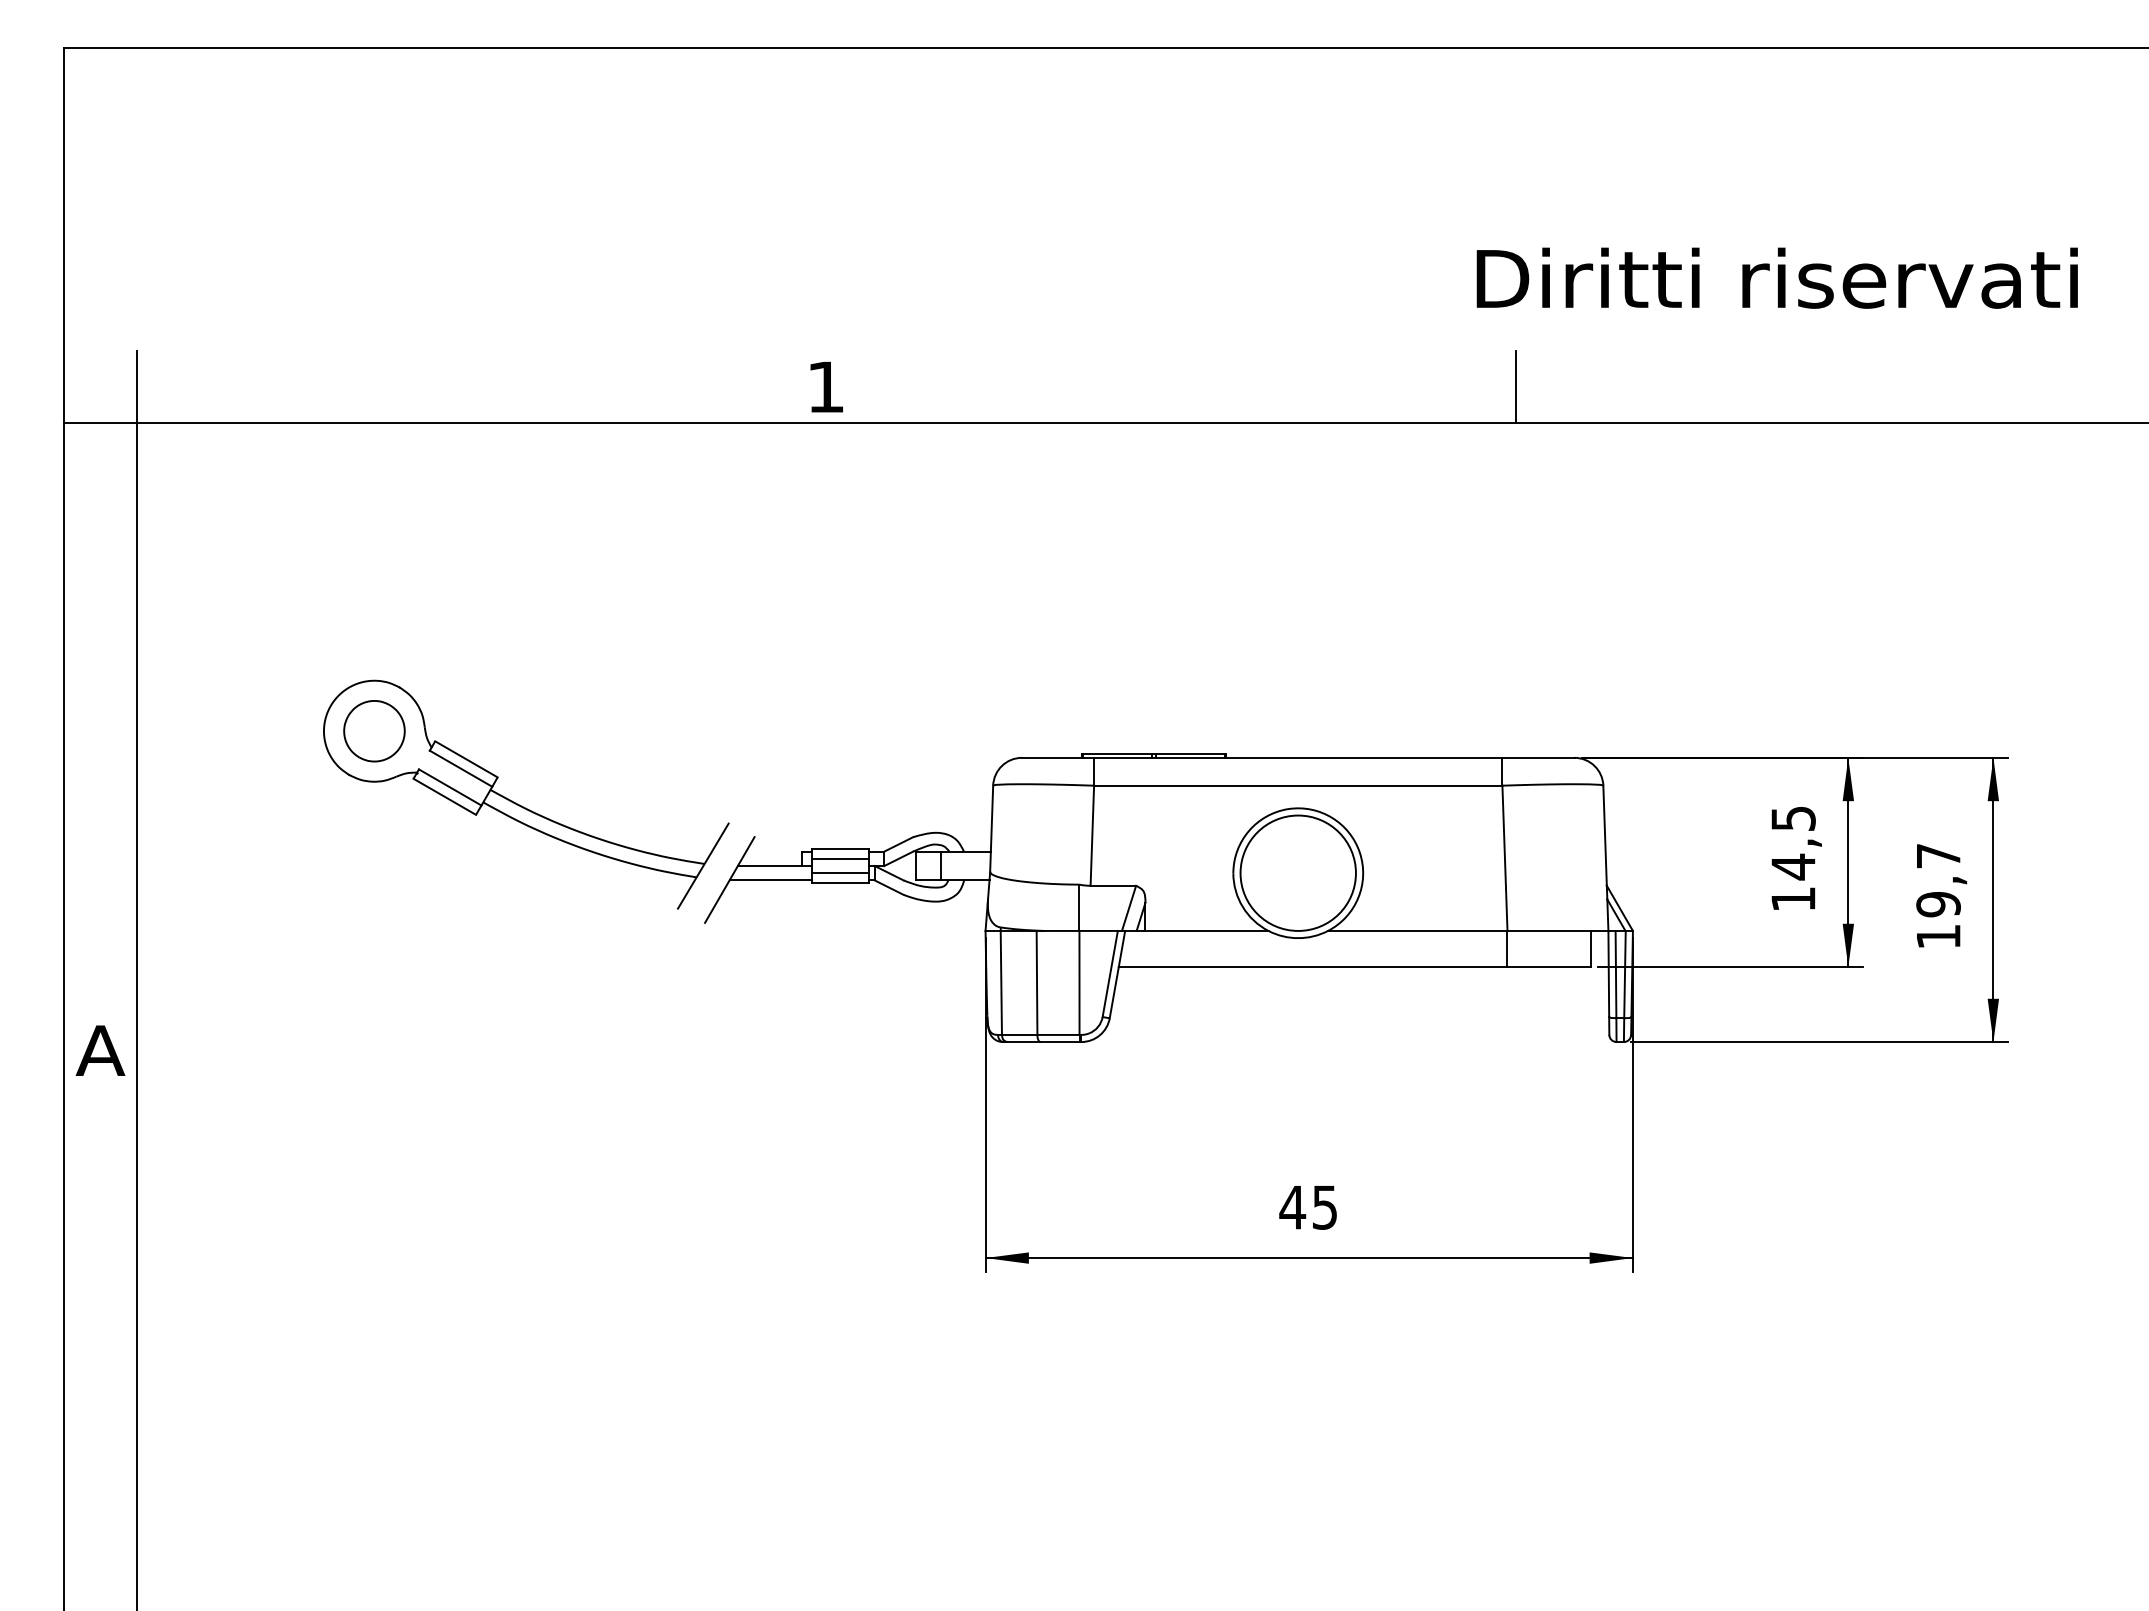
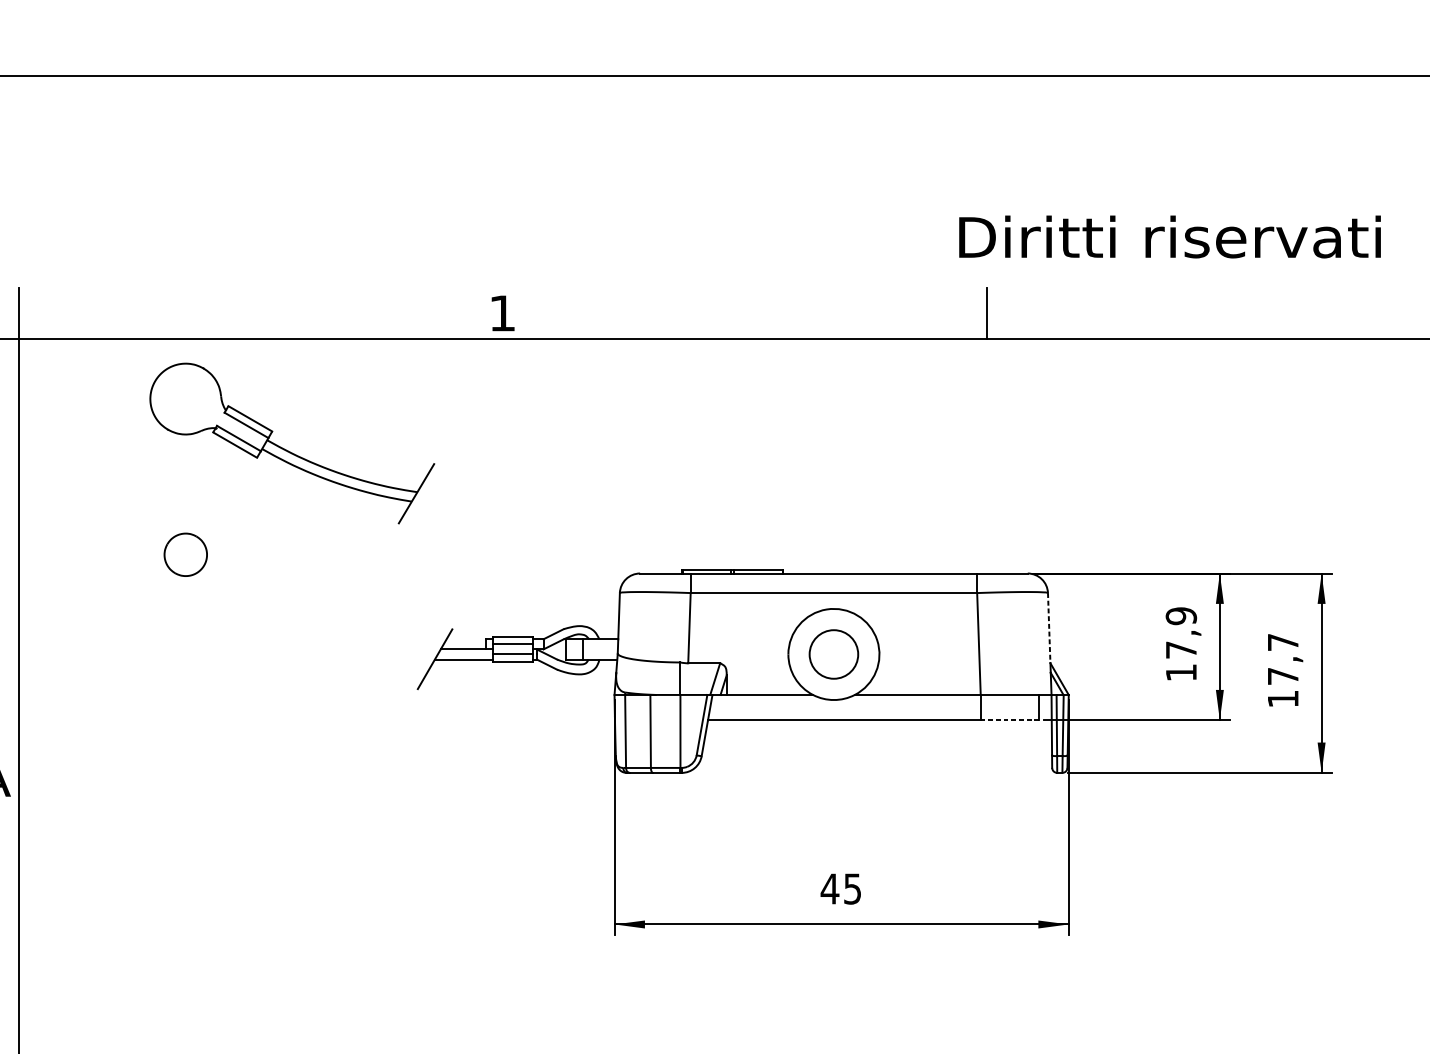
part: (521, 805) -> (288, 451), moved
line: (1605, 836) -> (1049, 628), solid -> dashed
text: (1793, 843) -> (1181, 633), 14,5 -> 17,9
circle: (1297, 872) -> (833, 653), size x0.6
text: (1938, 904) -> (1283, 676), 19,7 -> 17,7
line: (1549, 967) -> (1010, 720), solid -> dashed

